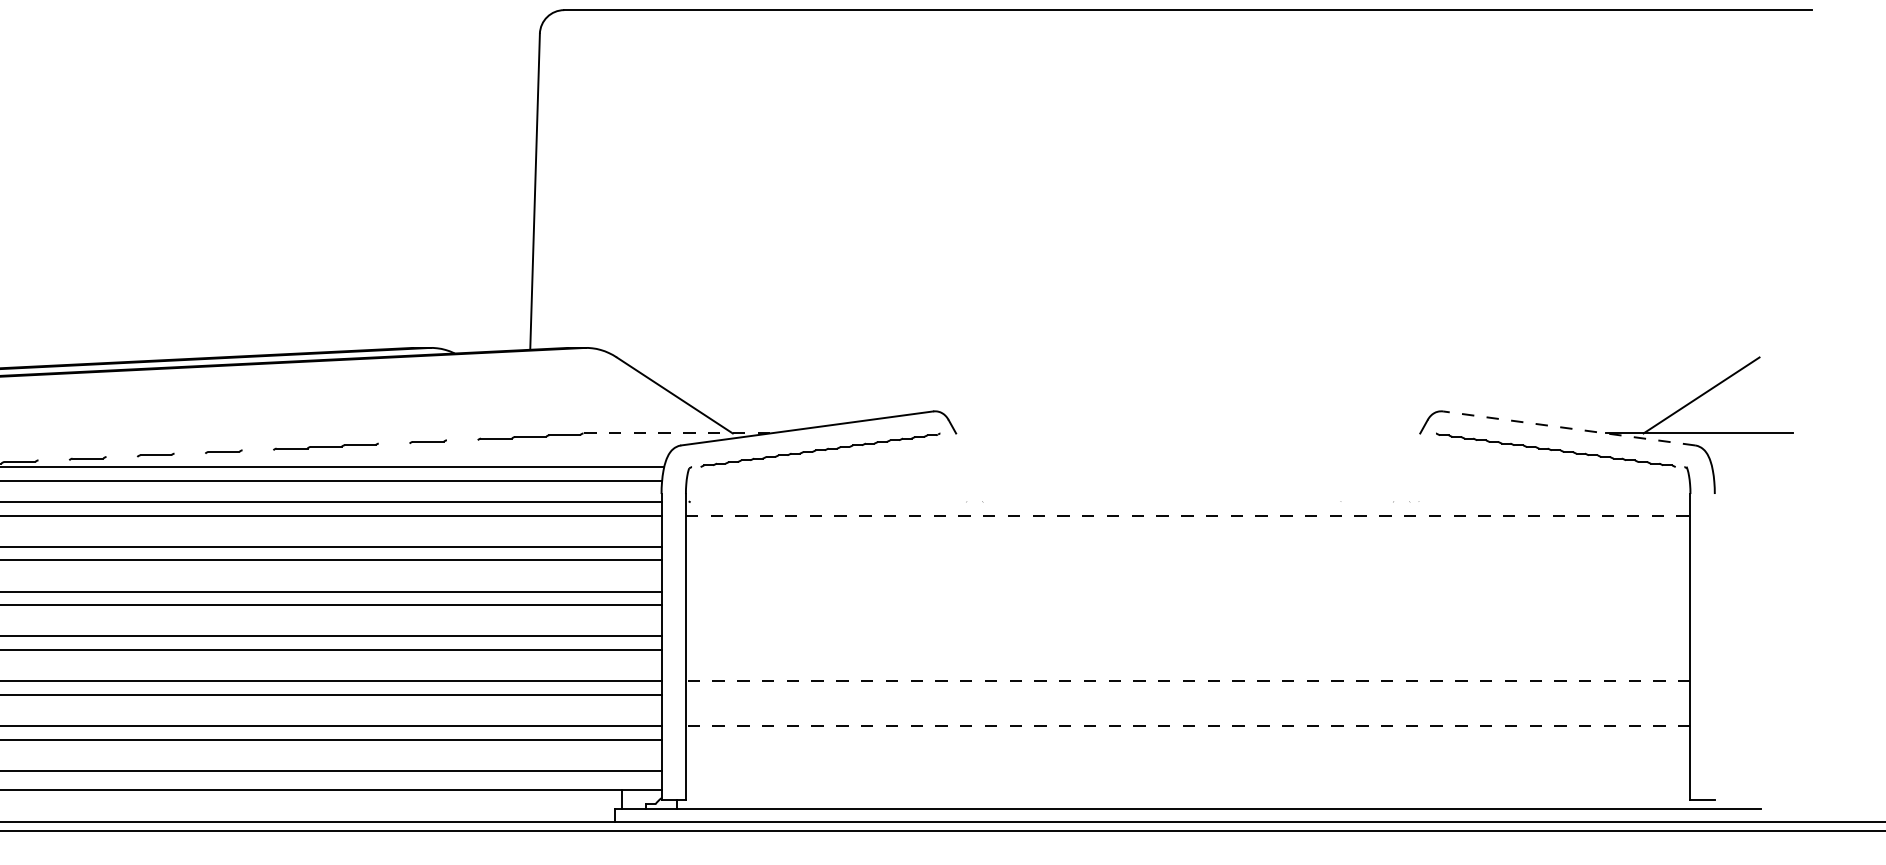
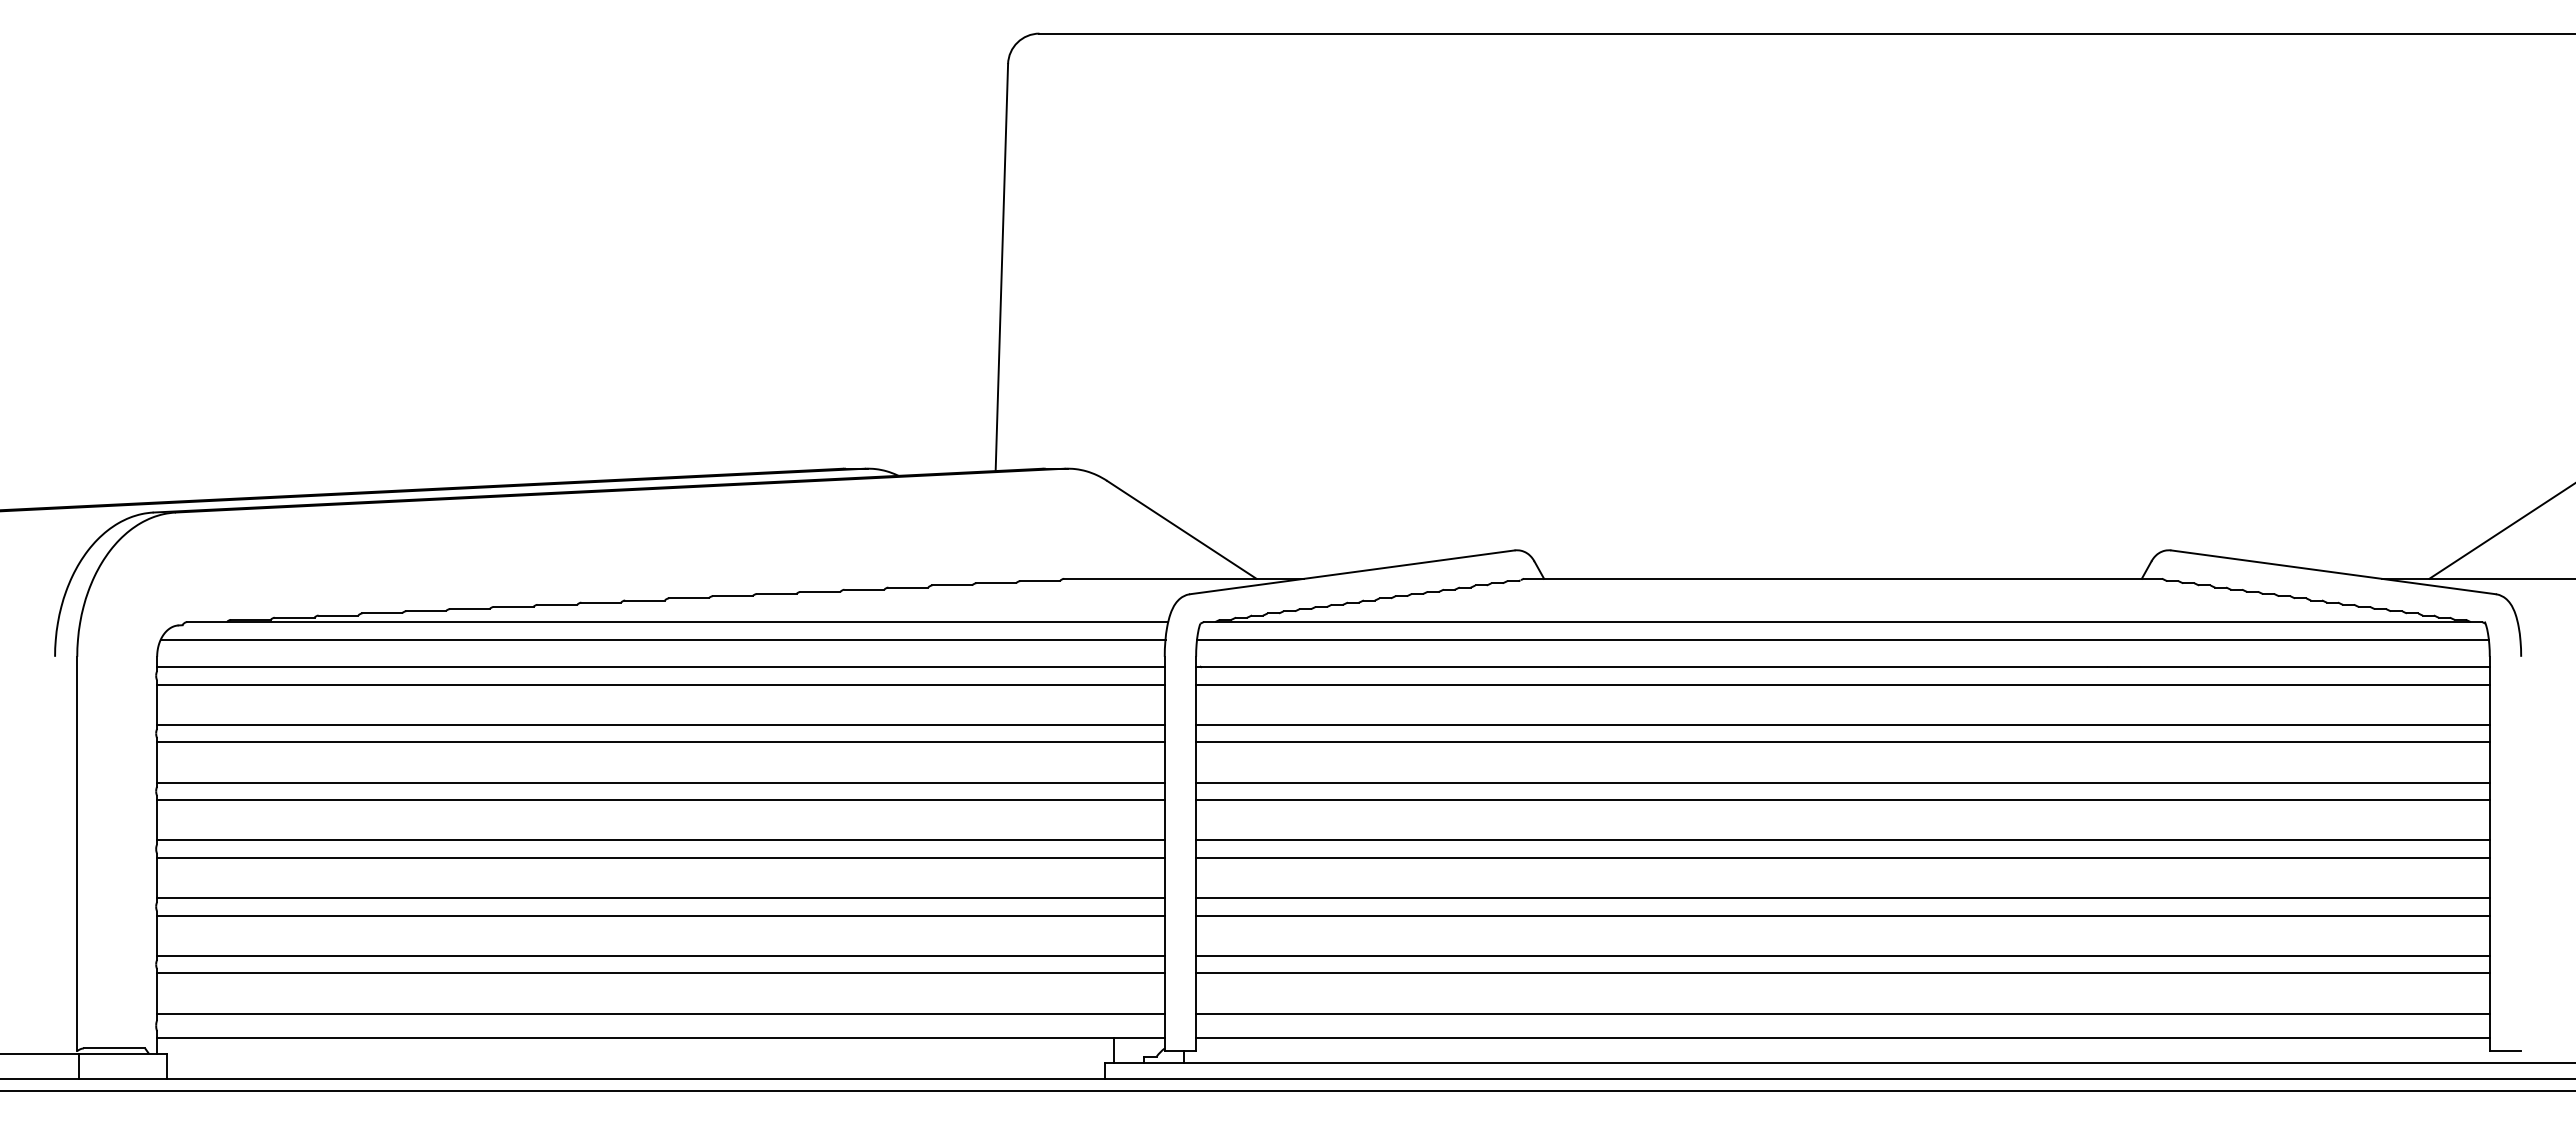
line: (1569, 428) -> (2333, 572), dashed -> solid
line: (676, 433) -> (1183, 578), dashed -> solid
line: (1187, 433) -> (1842, 578), added
line: (462, 440) -> (908, 587), added
line: (394, 443) -> (820, 591), added
line: (257, 450) -> (644, 600), added
line: (190, 453) -> (557, 604), added
line: (121, 457) -> (469, 609), added
line: (54, 460) -> (382, 613), added
line: (1187, 467) -> (1842, 622), added
line: (1187, 480) -> (1842, 639), added
line: (1187, 502) -> (1842, 667), added
line: (1187, 515) -> (1842, 684), dashed -> solid
line: (1187, 546) -> (1842, 724), added
line: (1187, 560) -> (1842, 742), added
line: (1187, 591) -> (1842, 782), added
line: (1187, 605) -> (1842, 800), added
line: (1187, 636) -> (1842, 840), added
line: (1187, 649) -> (1842, 857), added
line: (1187, 681) -> (1842, 898), dashed -> solid
line: (1187, 694) -> (1842, 915), added
line: (1187, 725) -> (1842, 955), dashed -> solid
line: (1187, 739) -> (1842, 973), added
line: (1187, 771) -> (1842, 1013), added
line: (1187, 789) -> (1842, 1037), added

